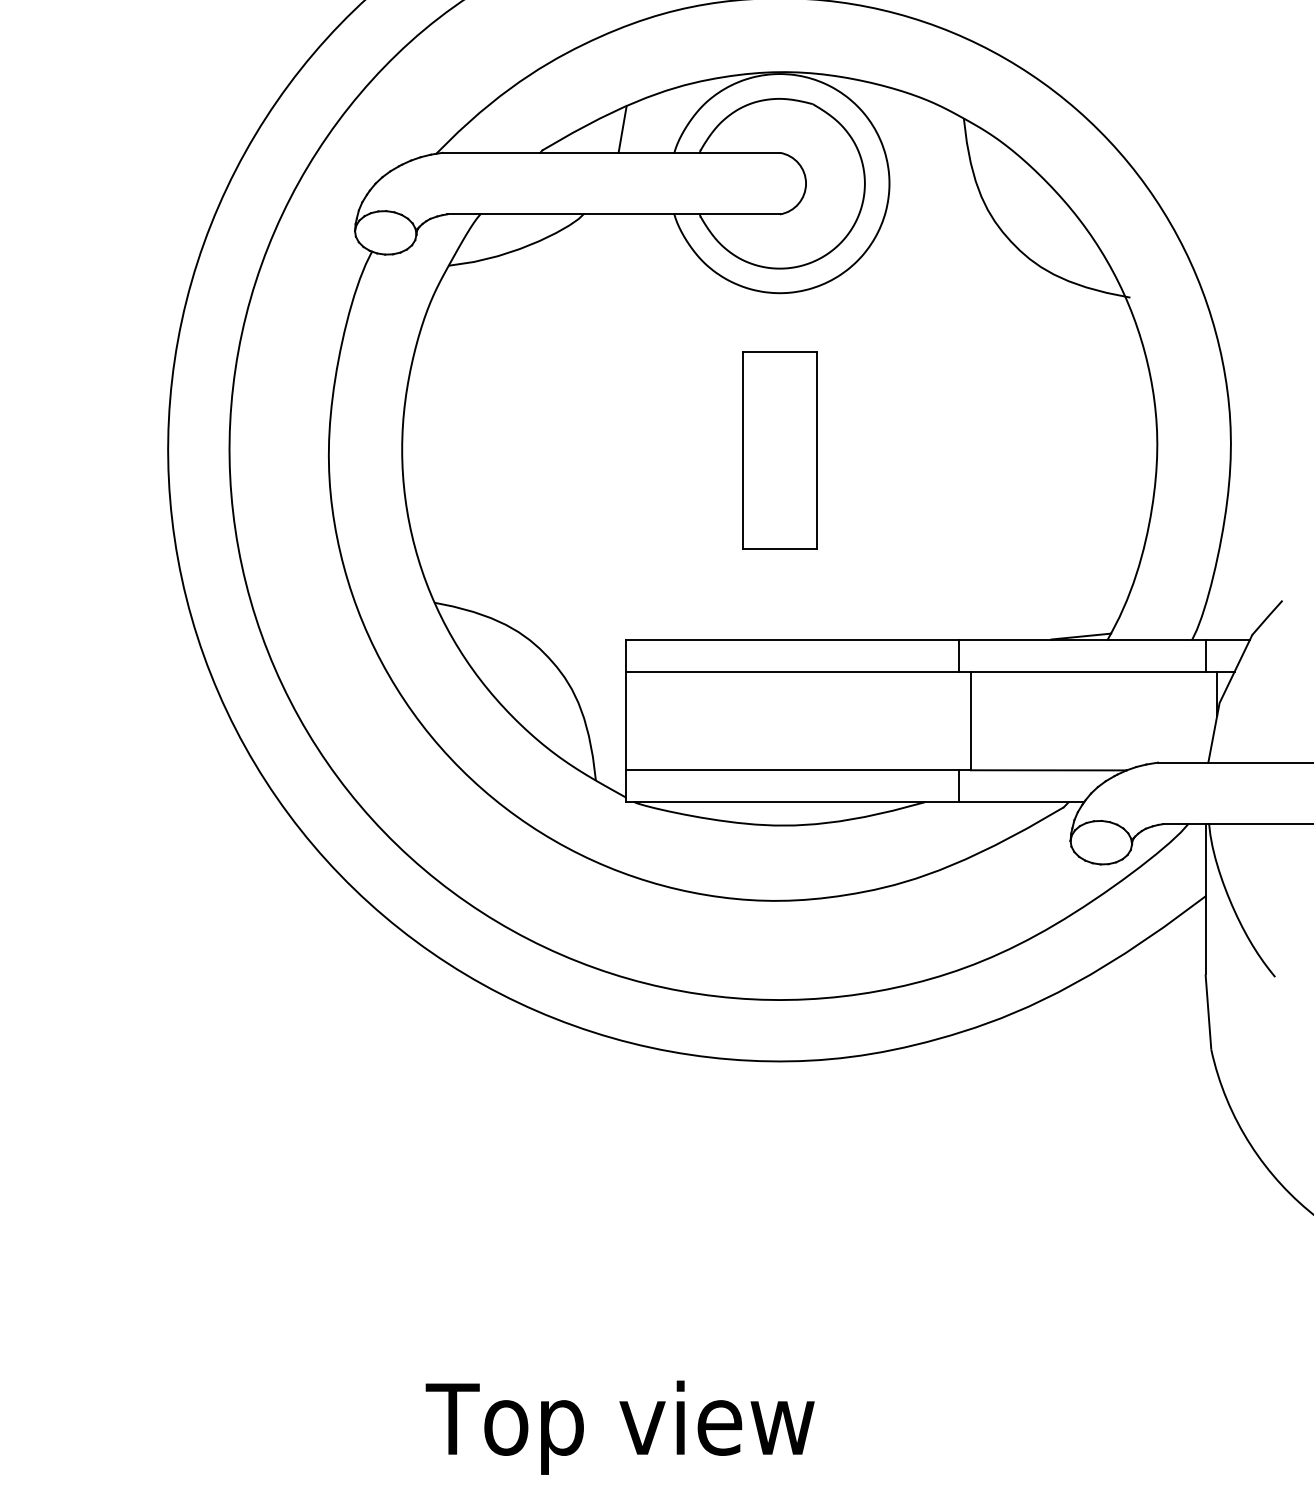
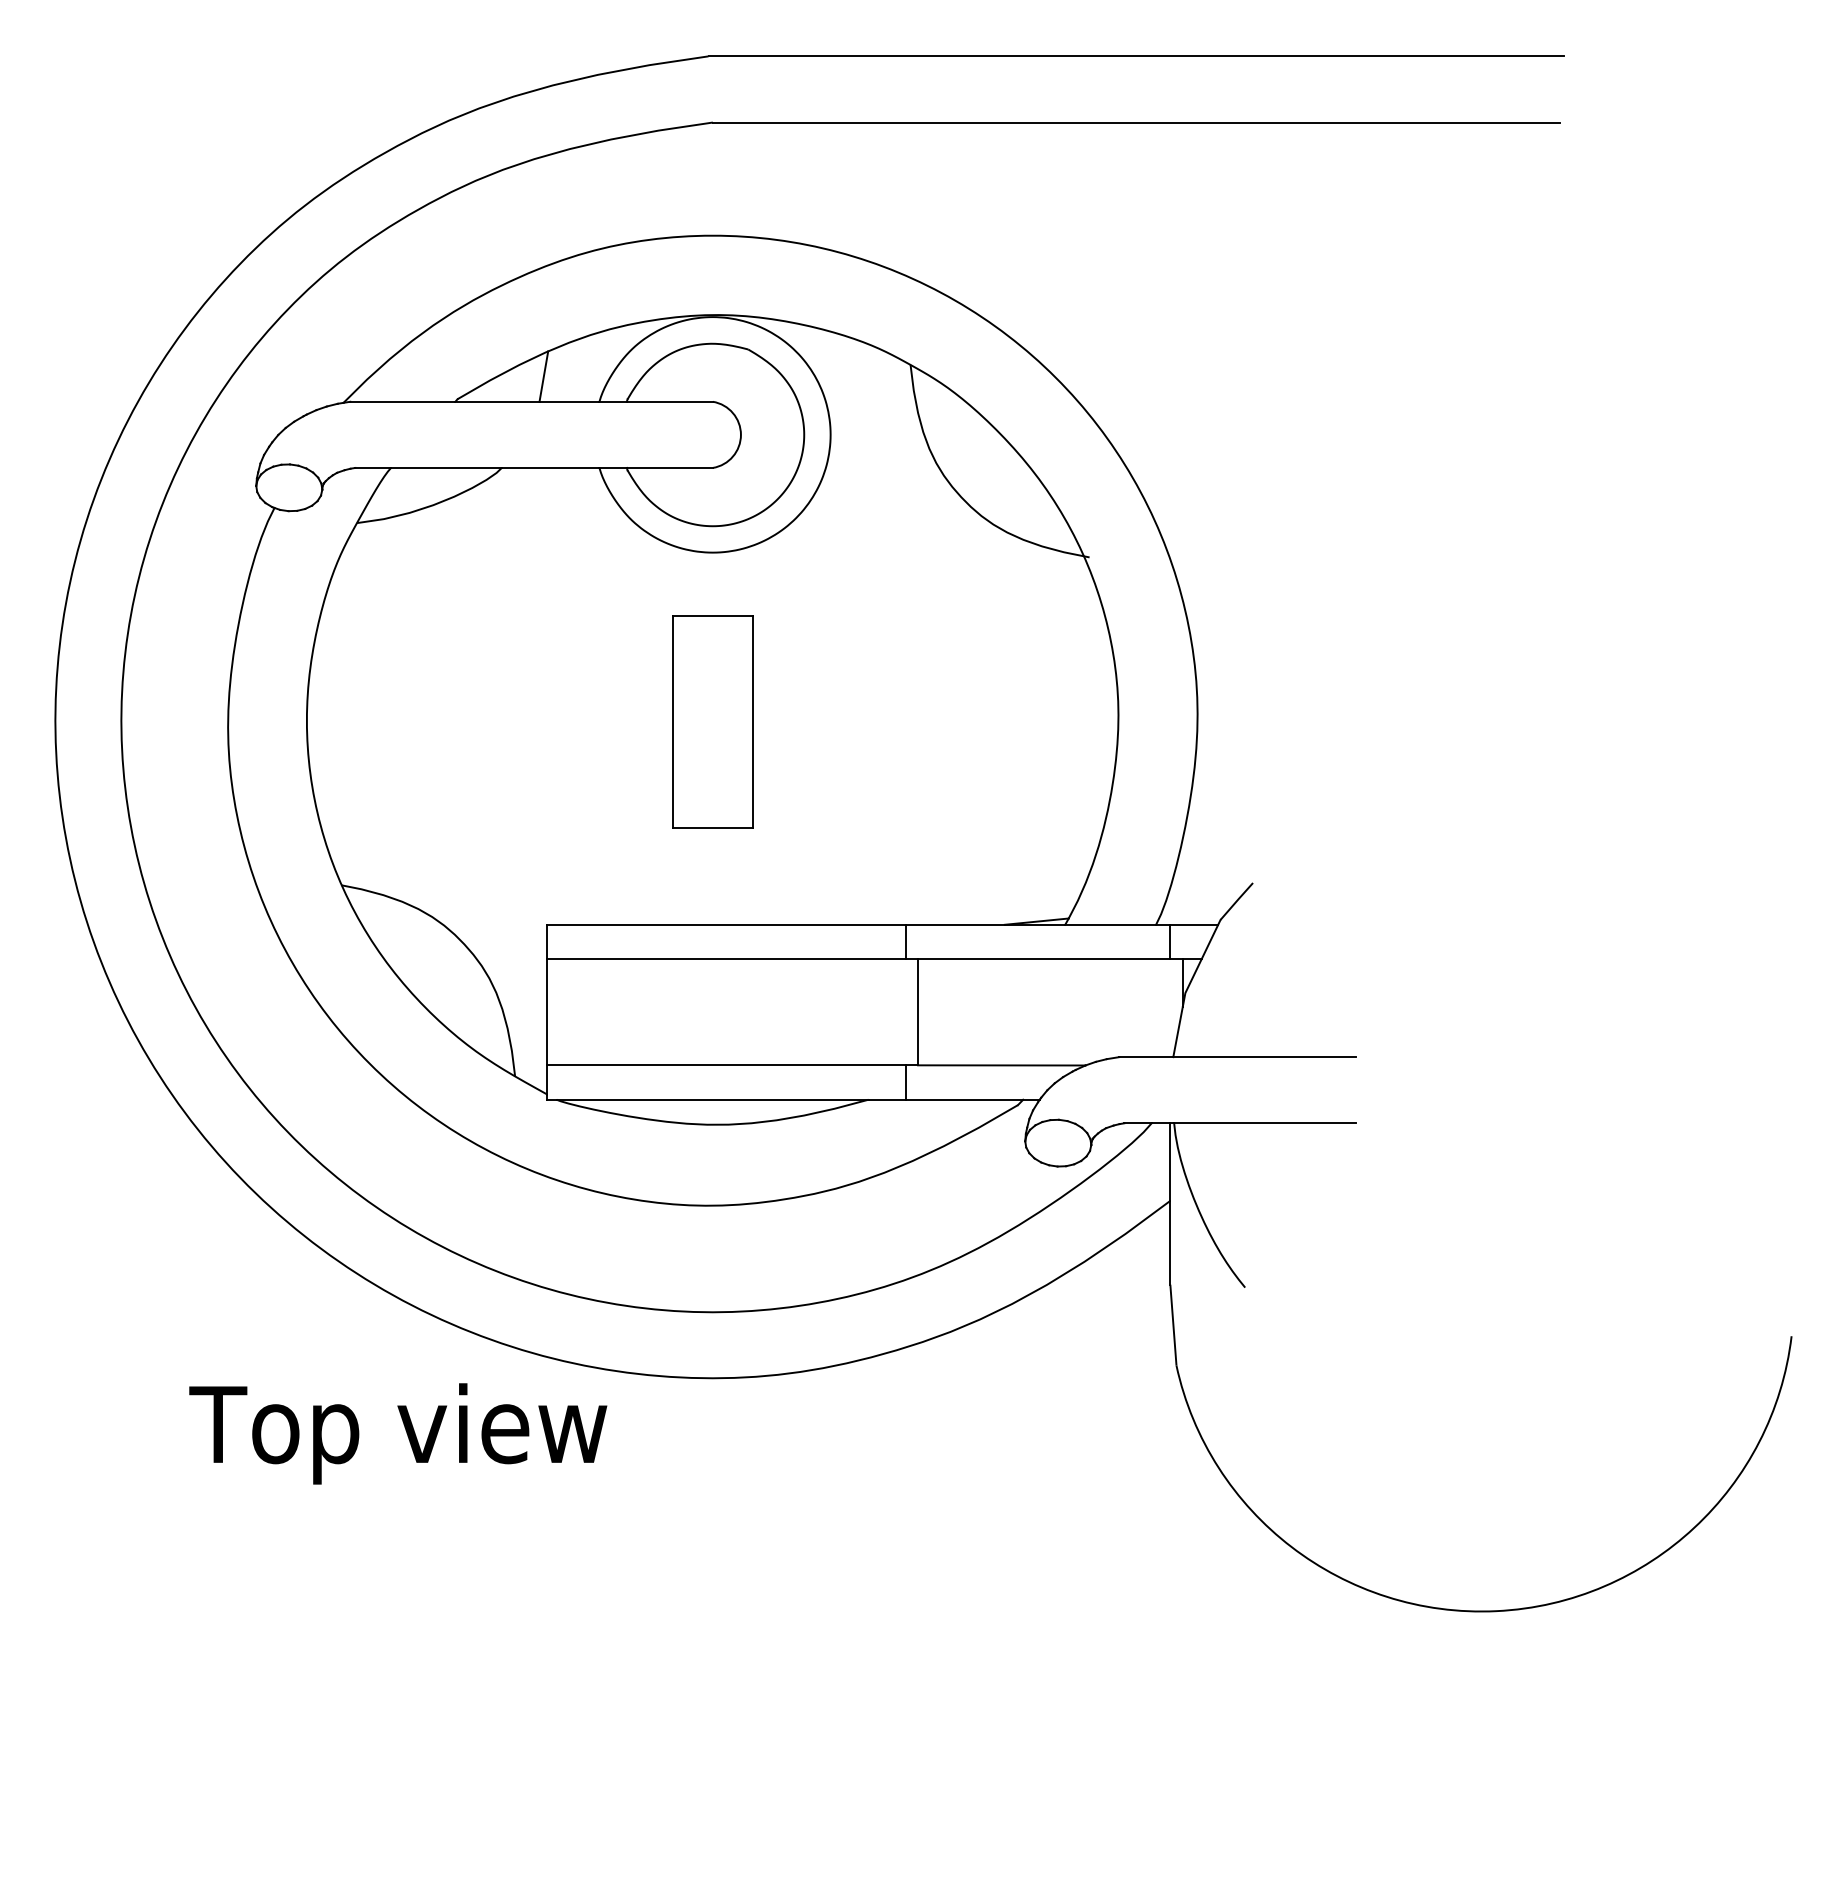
text: (620, 1427) -> (398, 1433), moved

